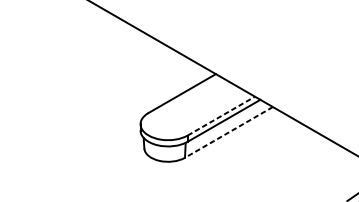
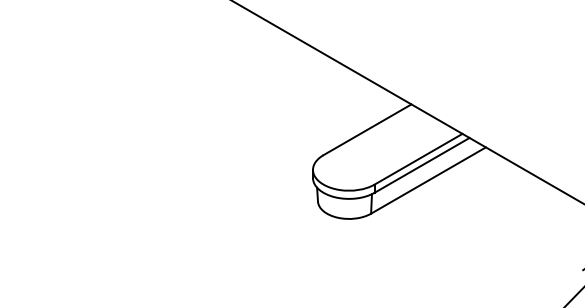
line: (221, 116) -> (418, 159), dashed -> solid
line: (228, 132) -> (428, 180), dashed -> solid

